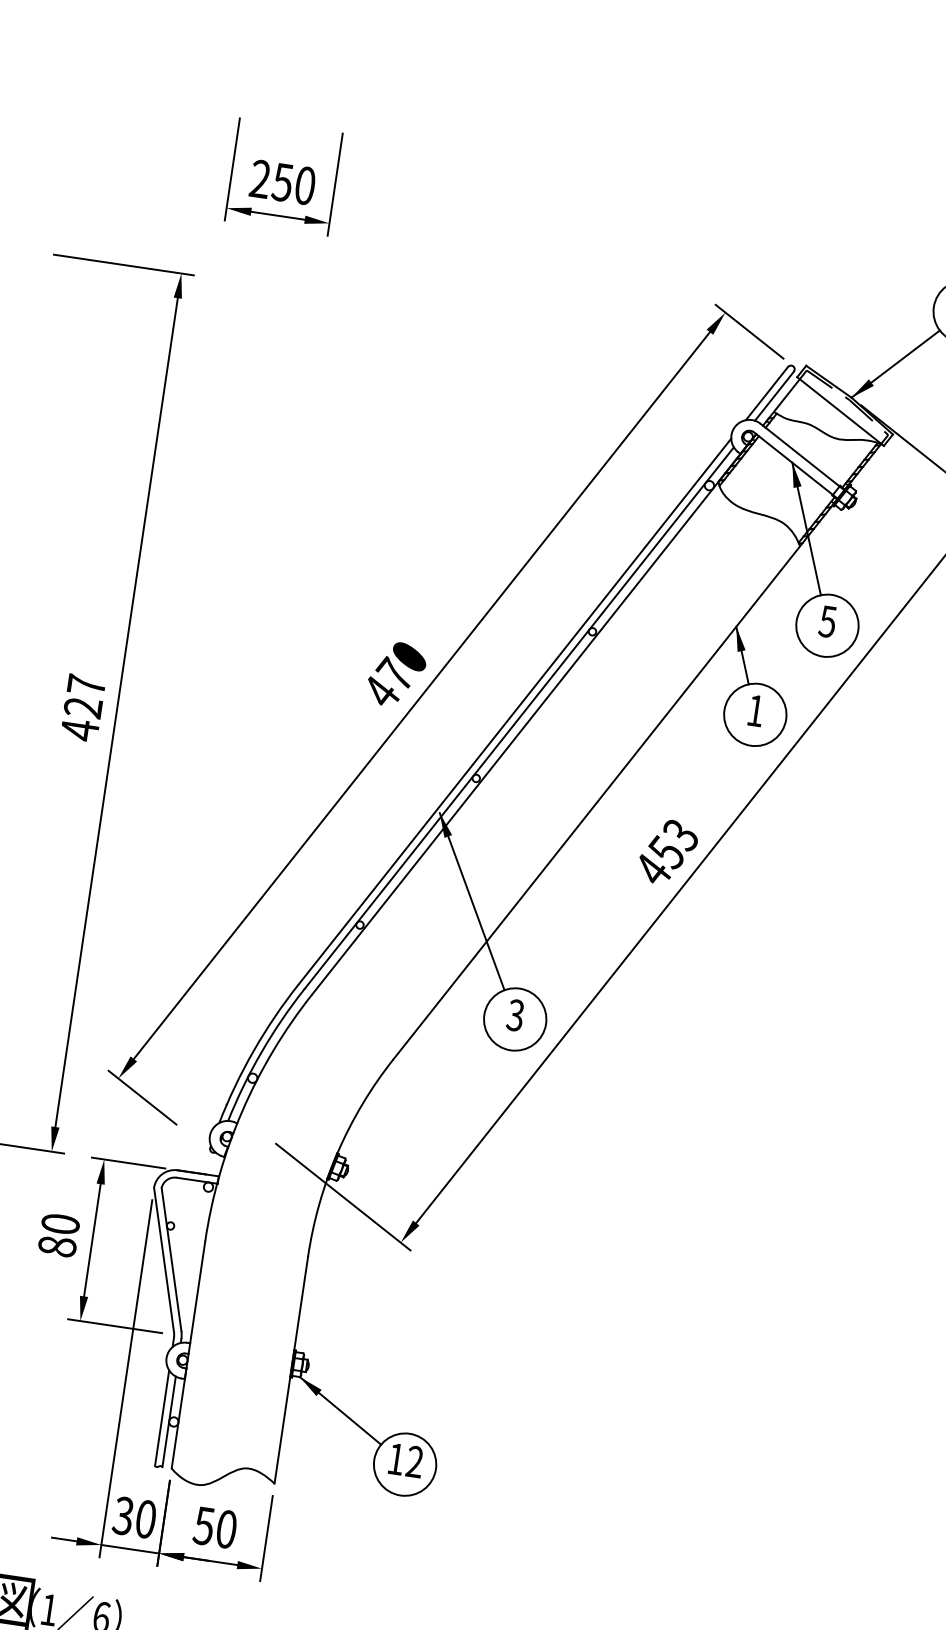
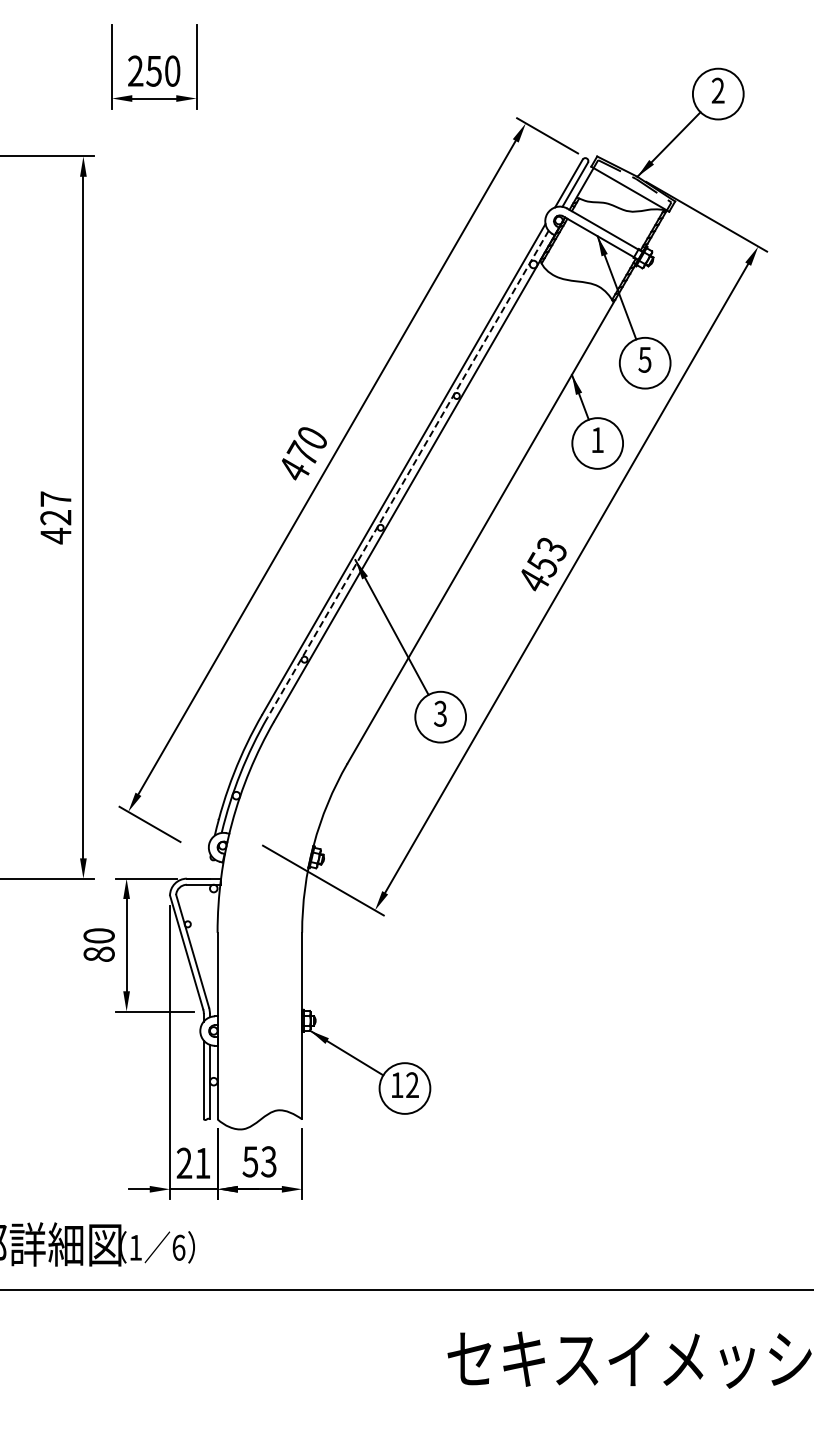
line: (518, 718) -> (407, 474), solid -> dashed
text: (134, 1517) -> (193, 1163), 30 -> 21
text: (226, 1528) -> (268, 1161), 50 -> 53

